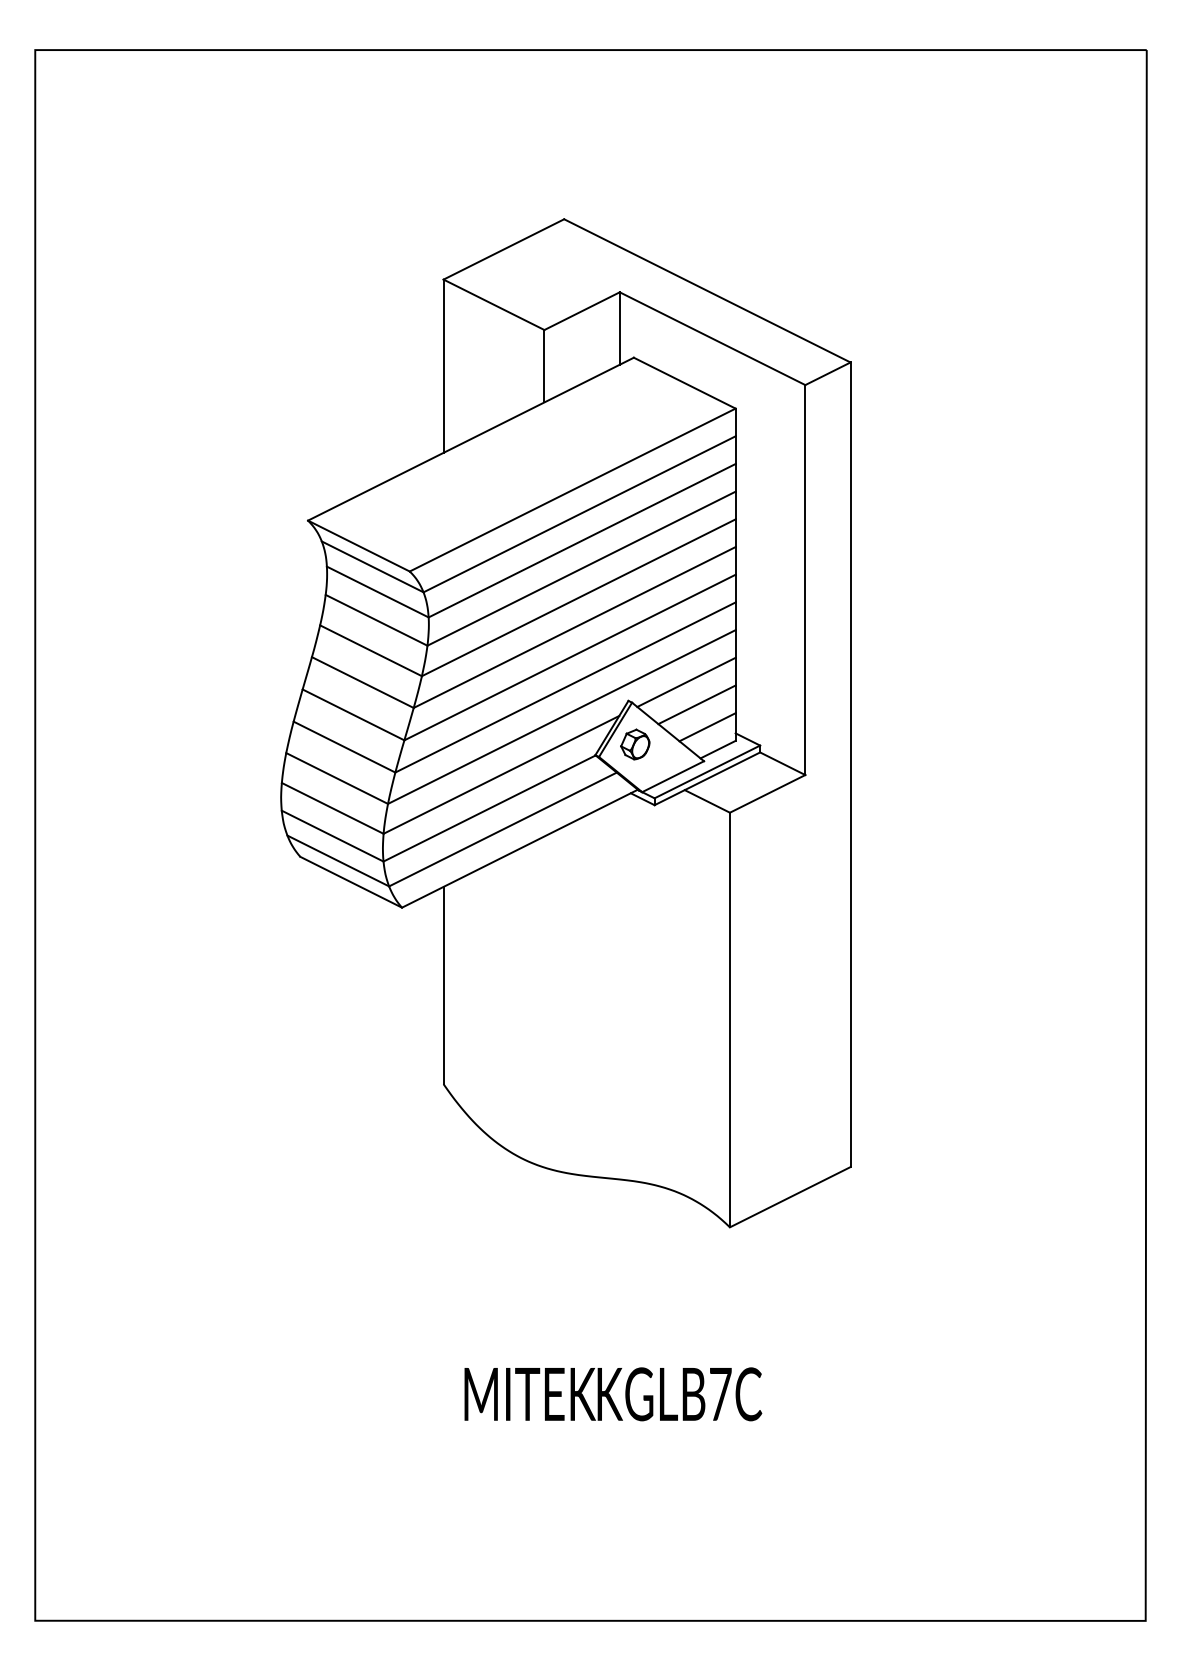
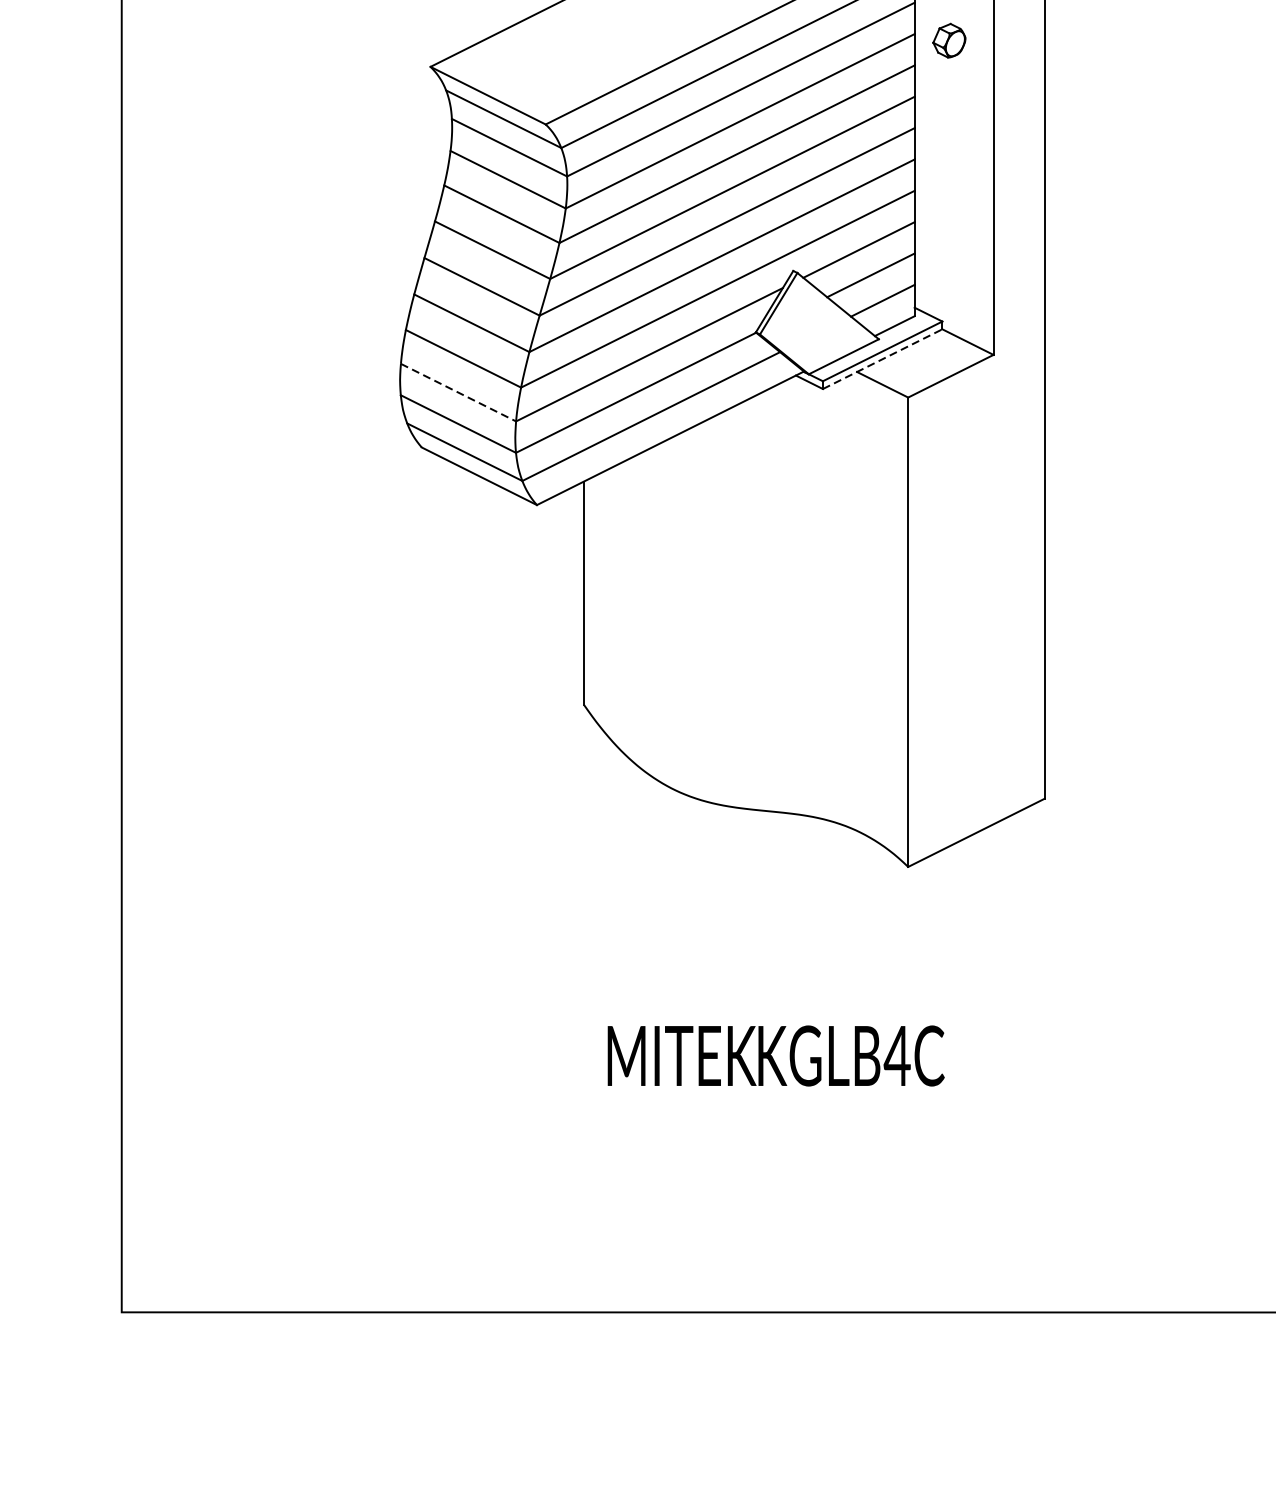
part: (635, 744) -> (949, 40), moved
line: (707, 778) -> (882, 358), solid -> dashed
line: (332, 808) -> (458, 392), solid -> dashed
text: (720, 1394) -> (897, 1056), KGLB7C -> KGLB4C

